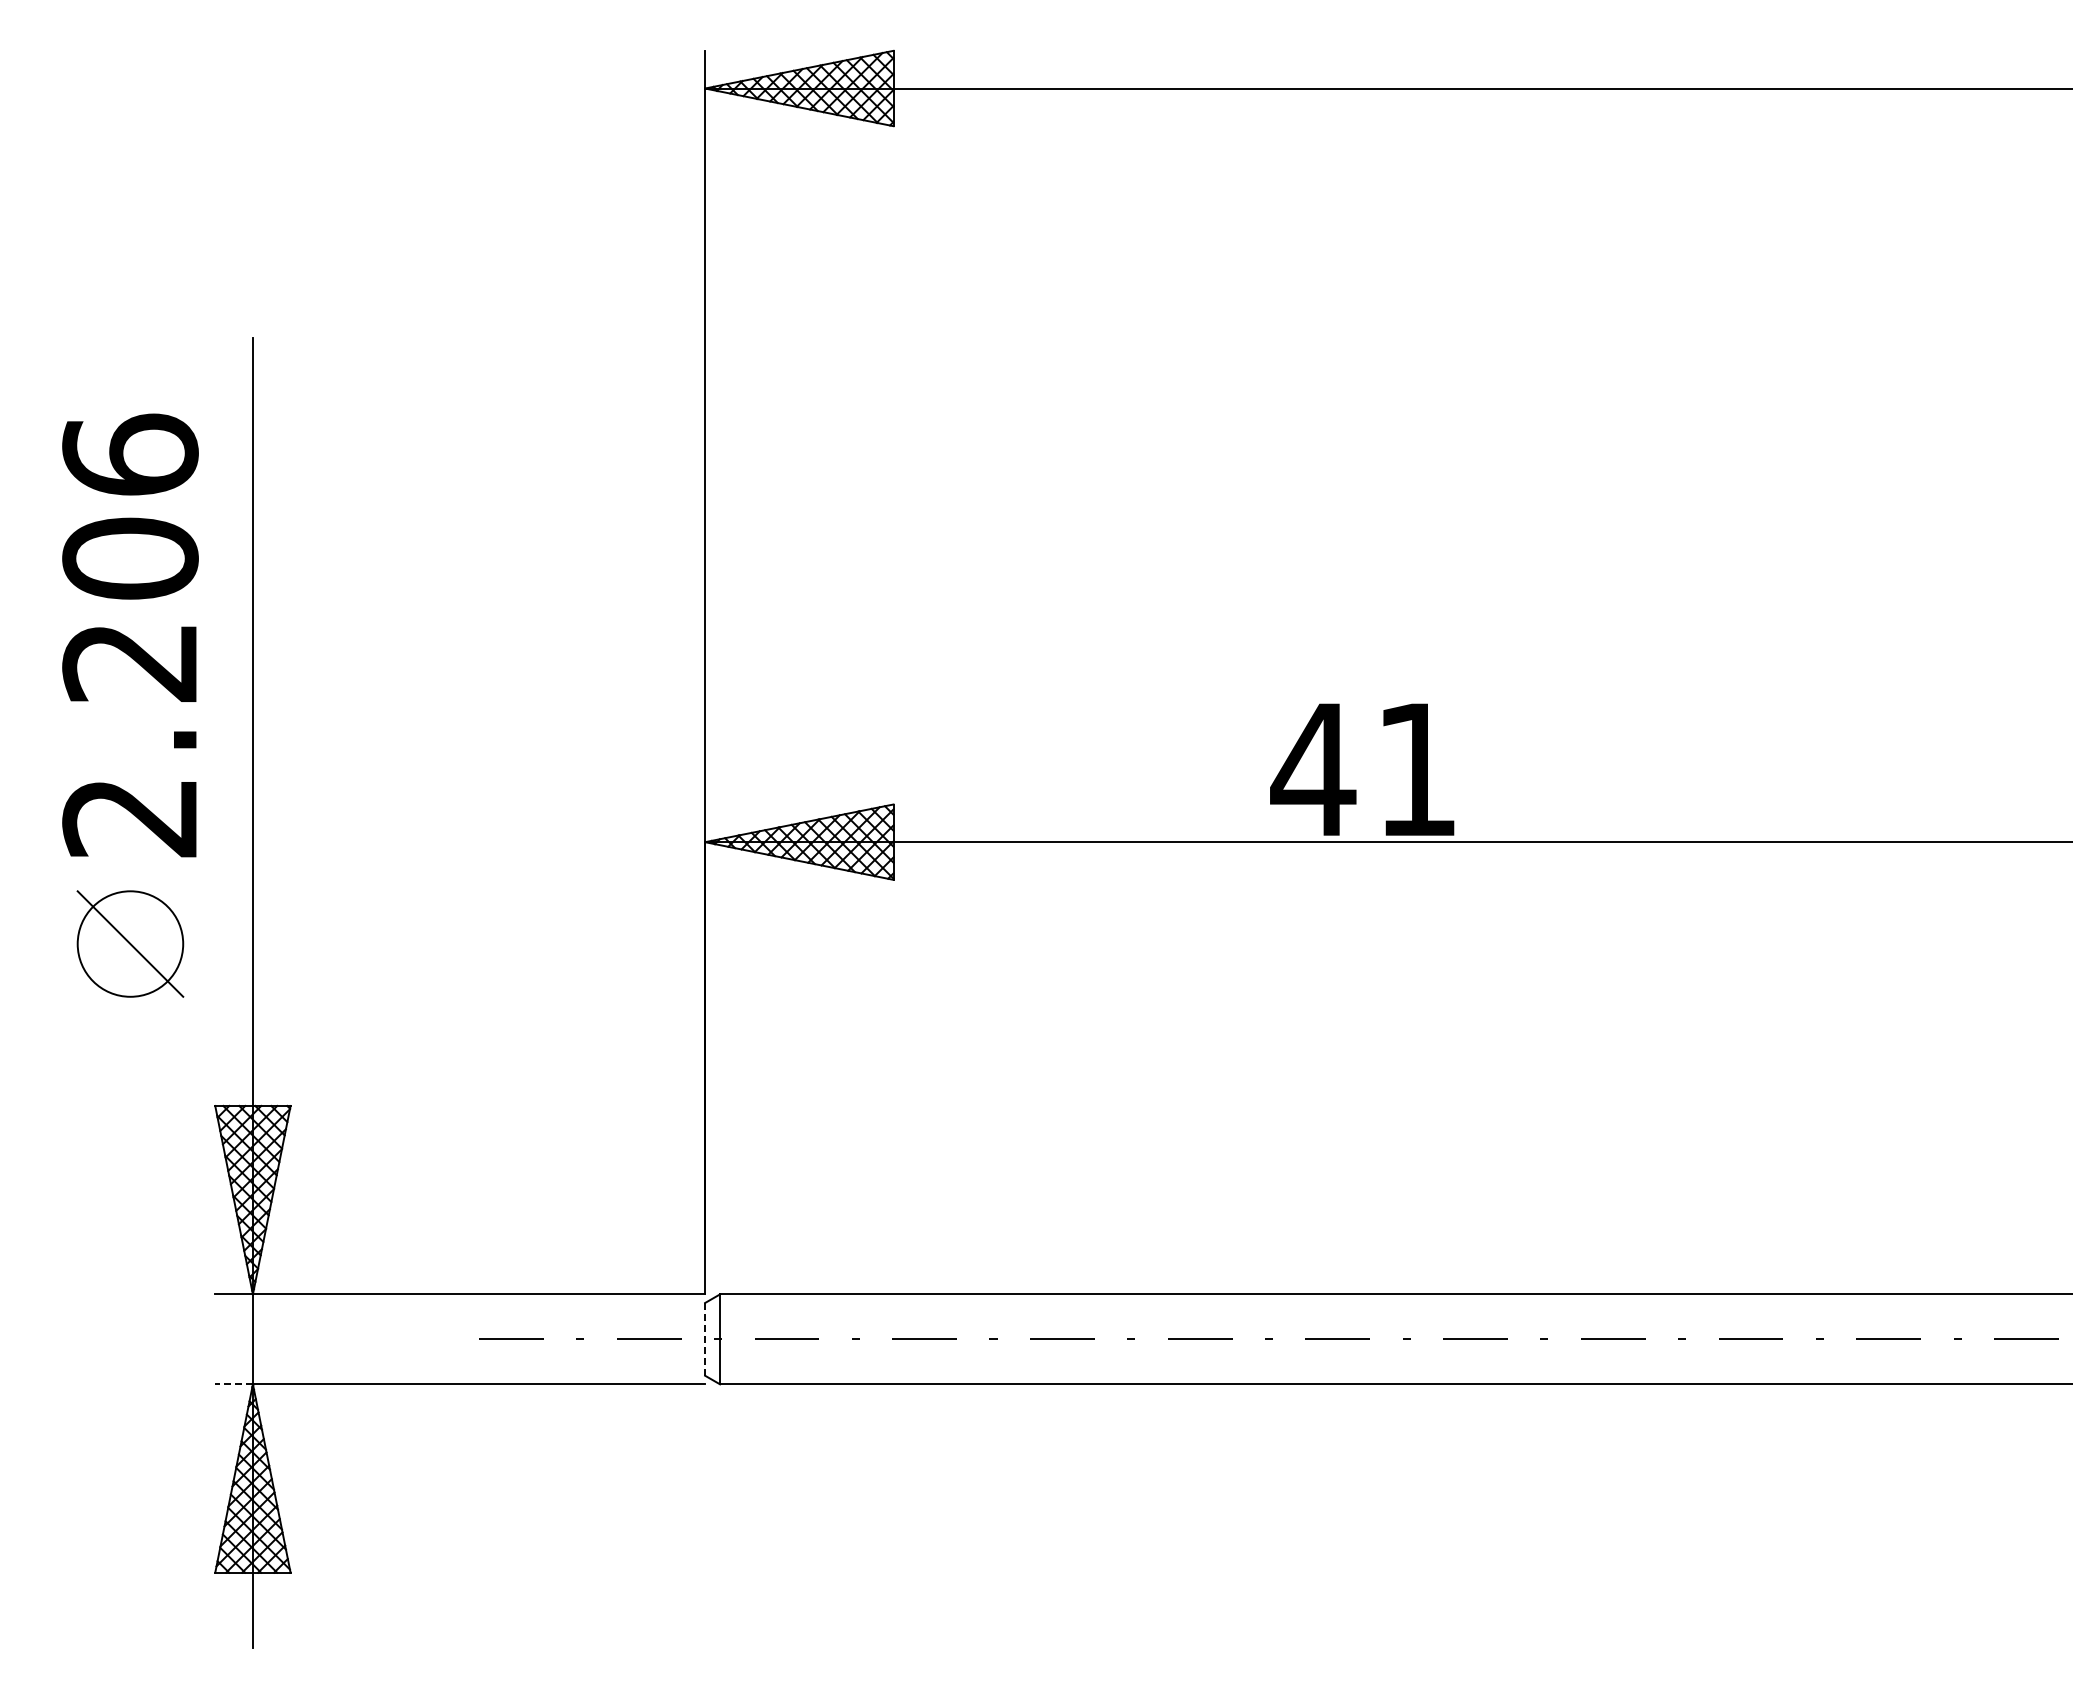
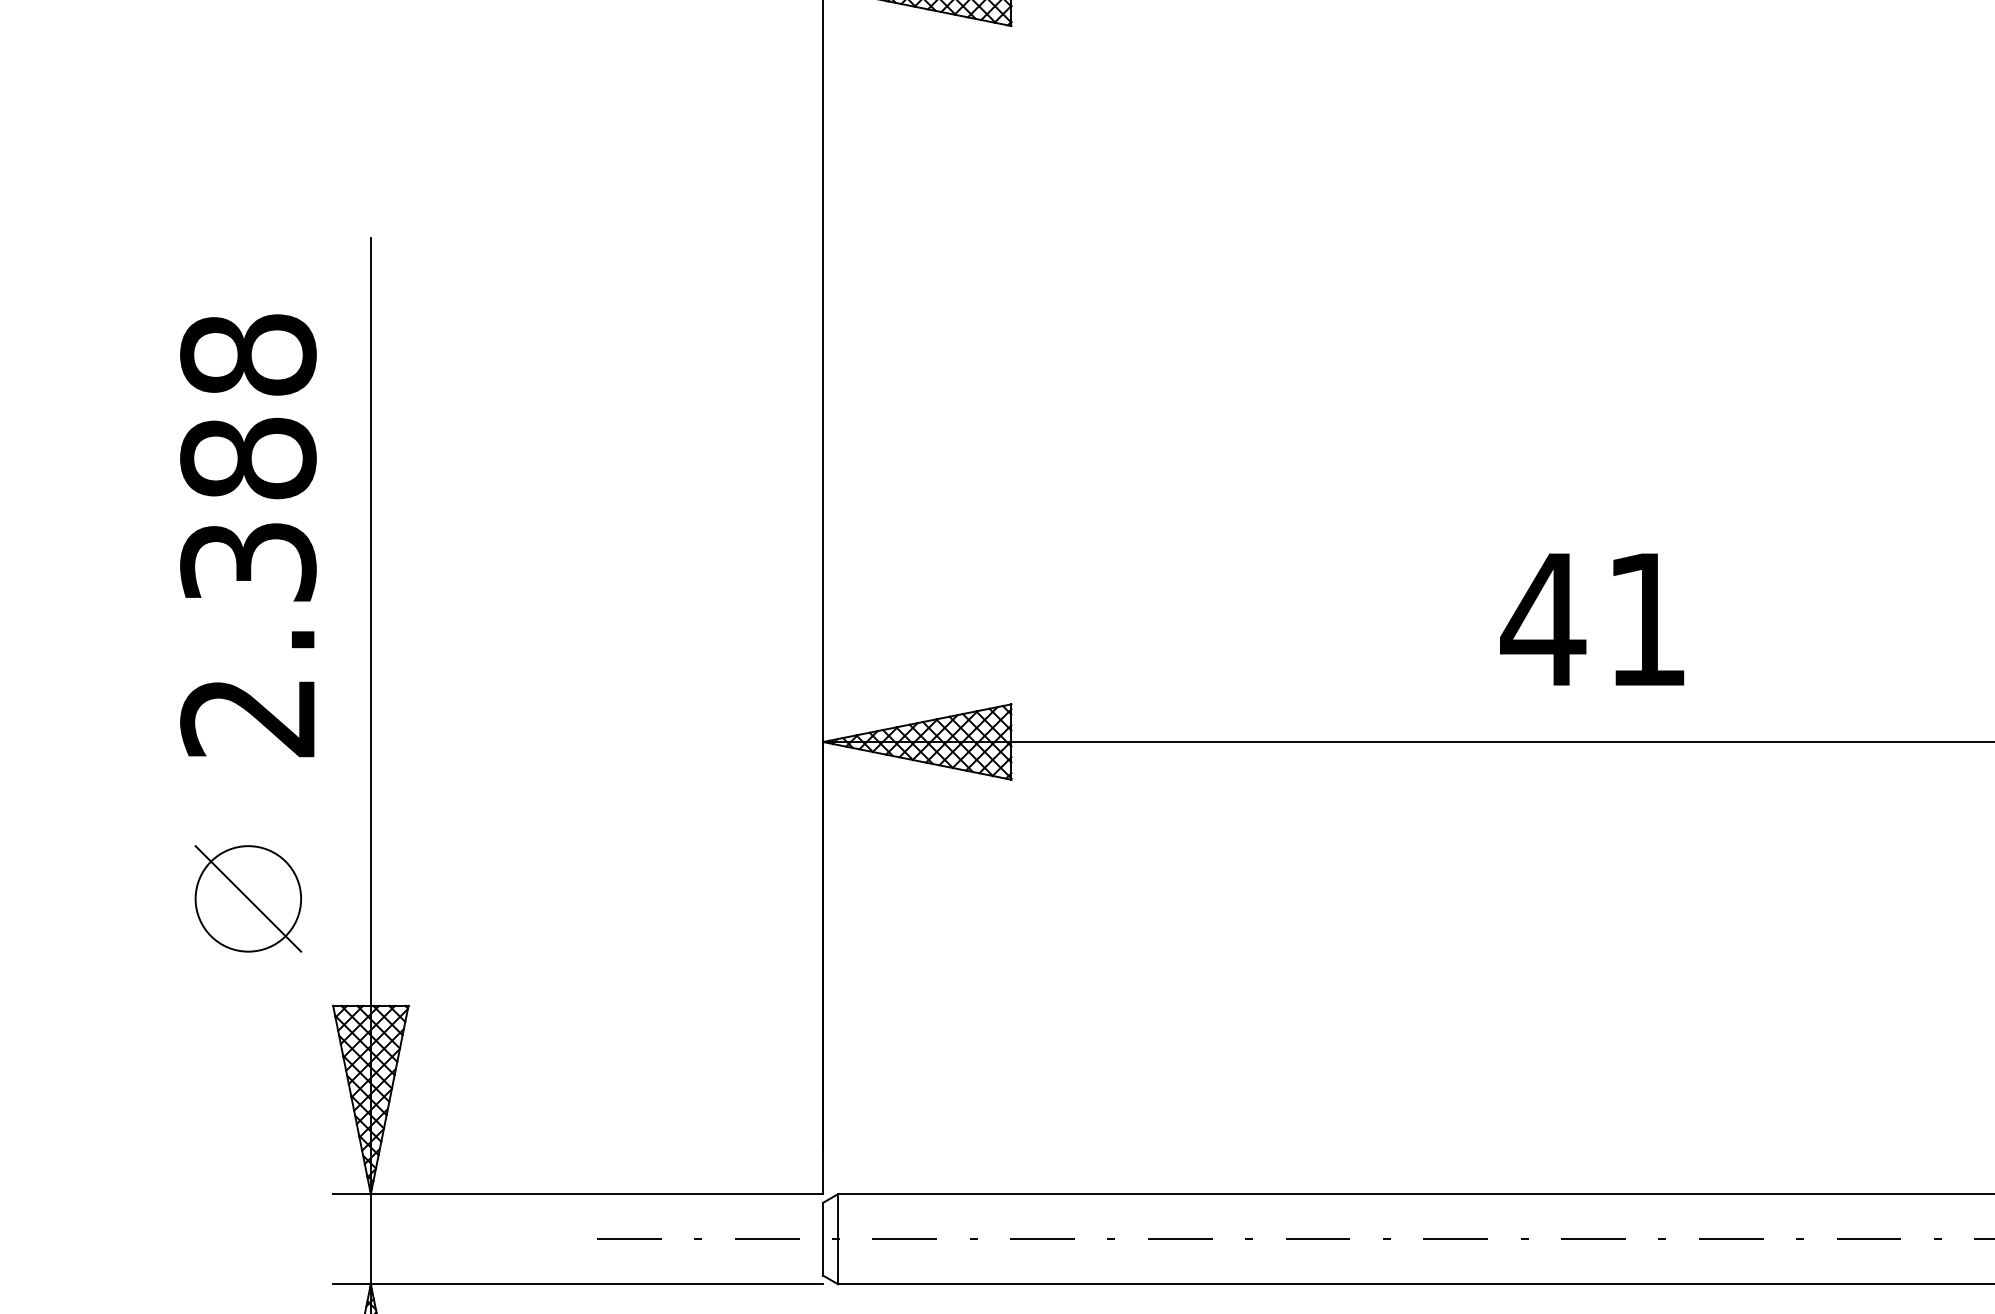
text: (130, 557) -> (248, 457), 2.206 -> 2.388
text: (1362, 769) -> (1592, 619), moved
part: (130, 943) -> (248, 898), moved
line: (705, 1339) -> (823, 1239), dashed -> solid
line: (234, 1384) -> (352, 1284), dashed -> solid

